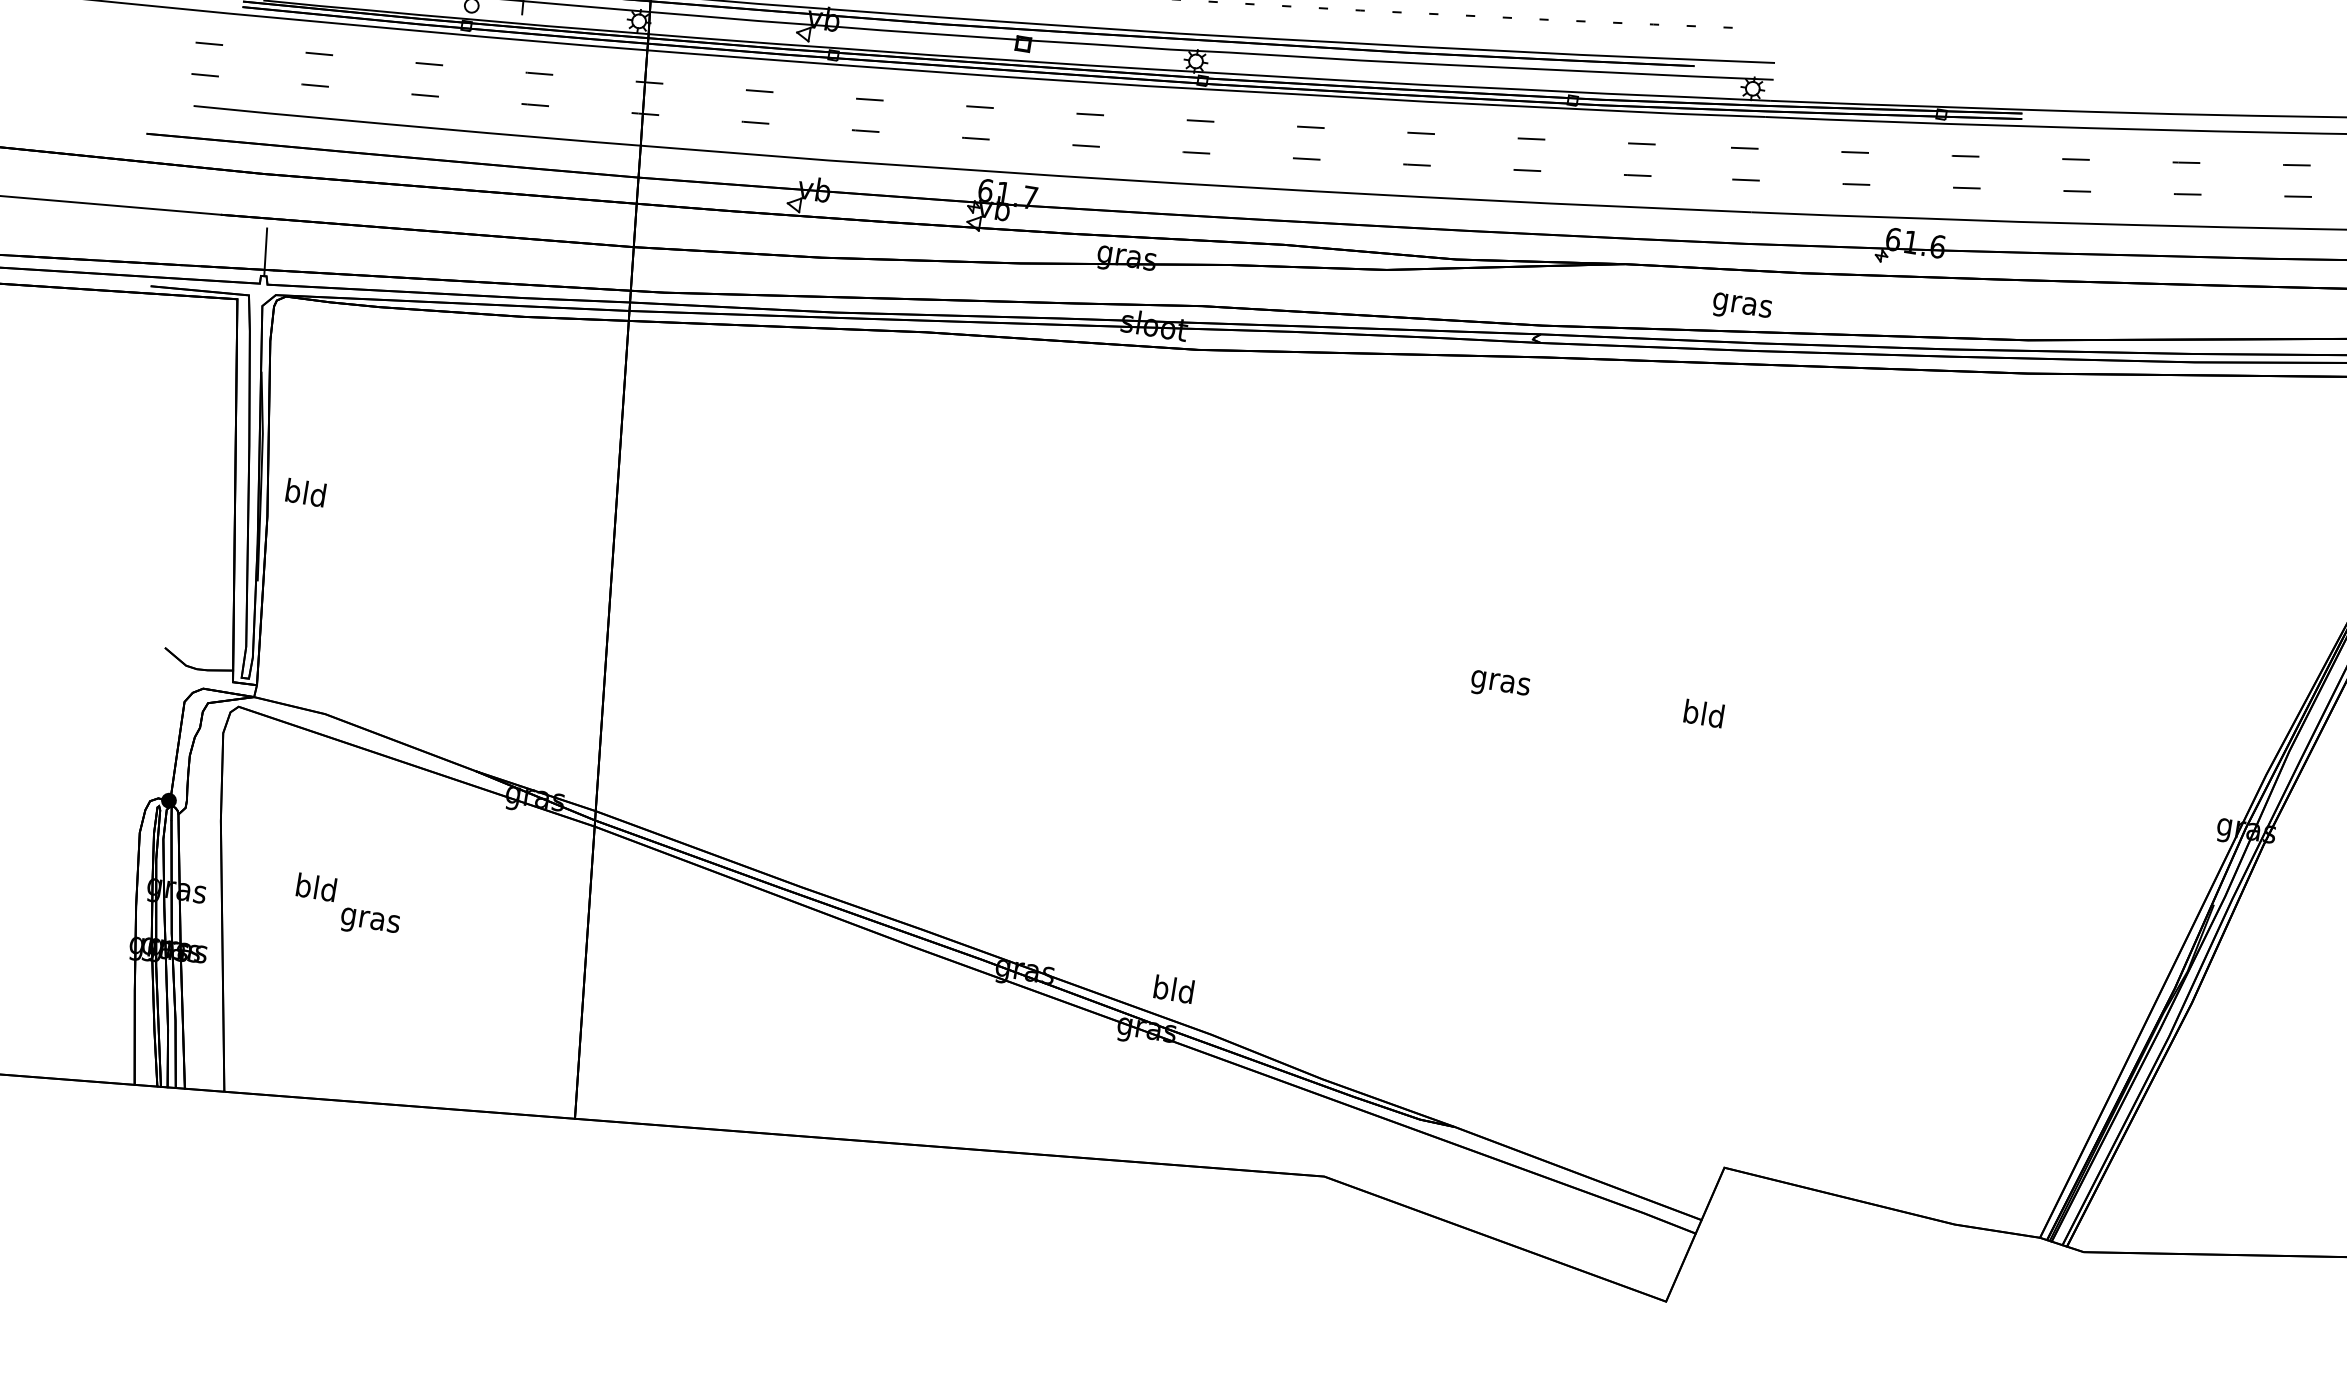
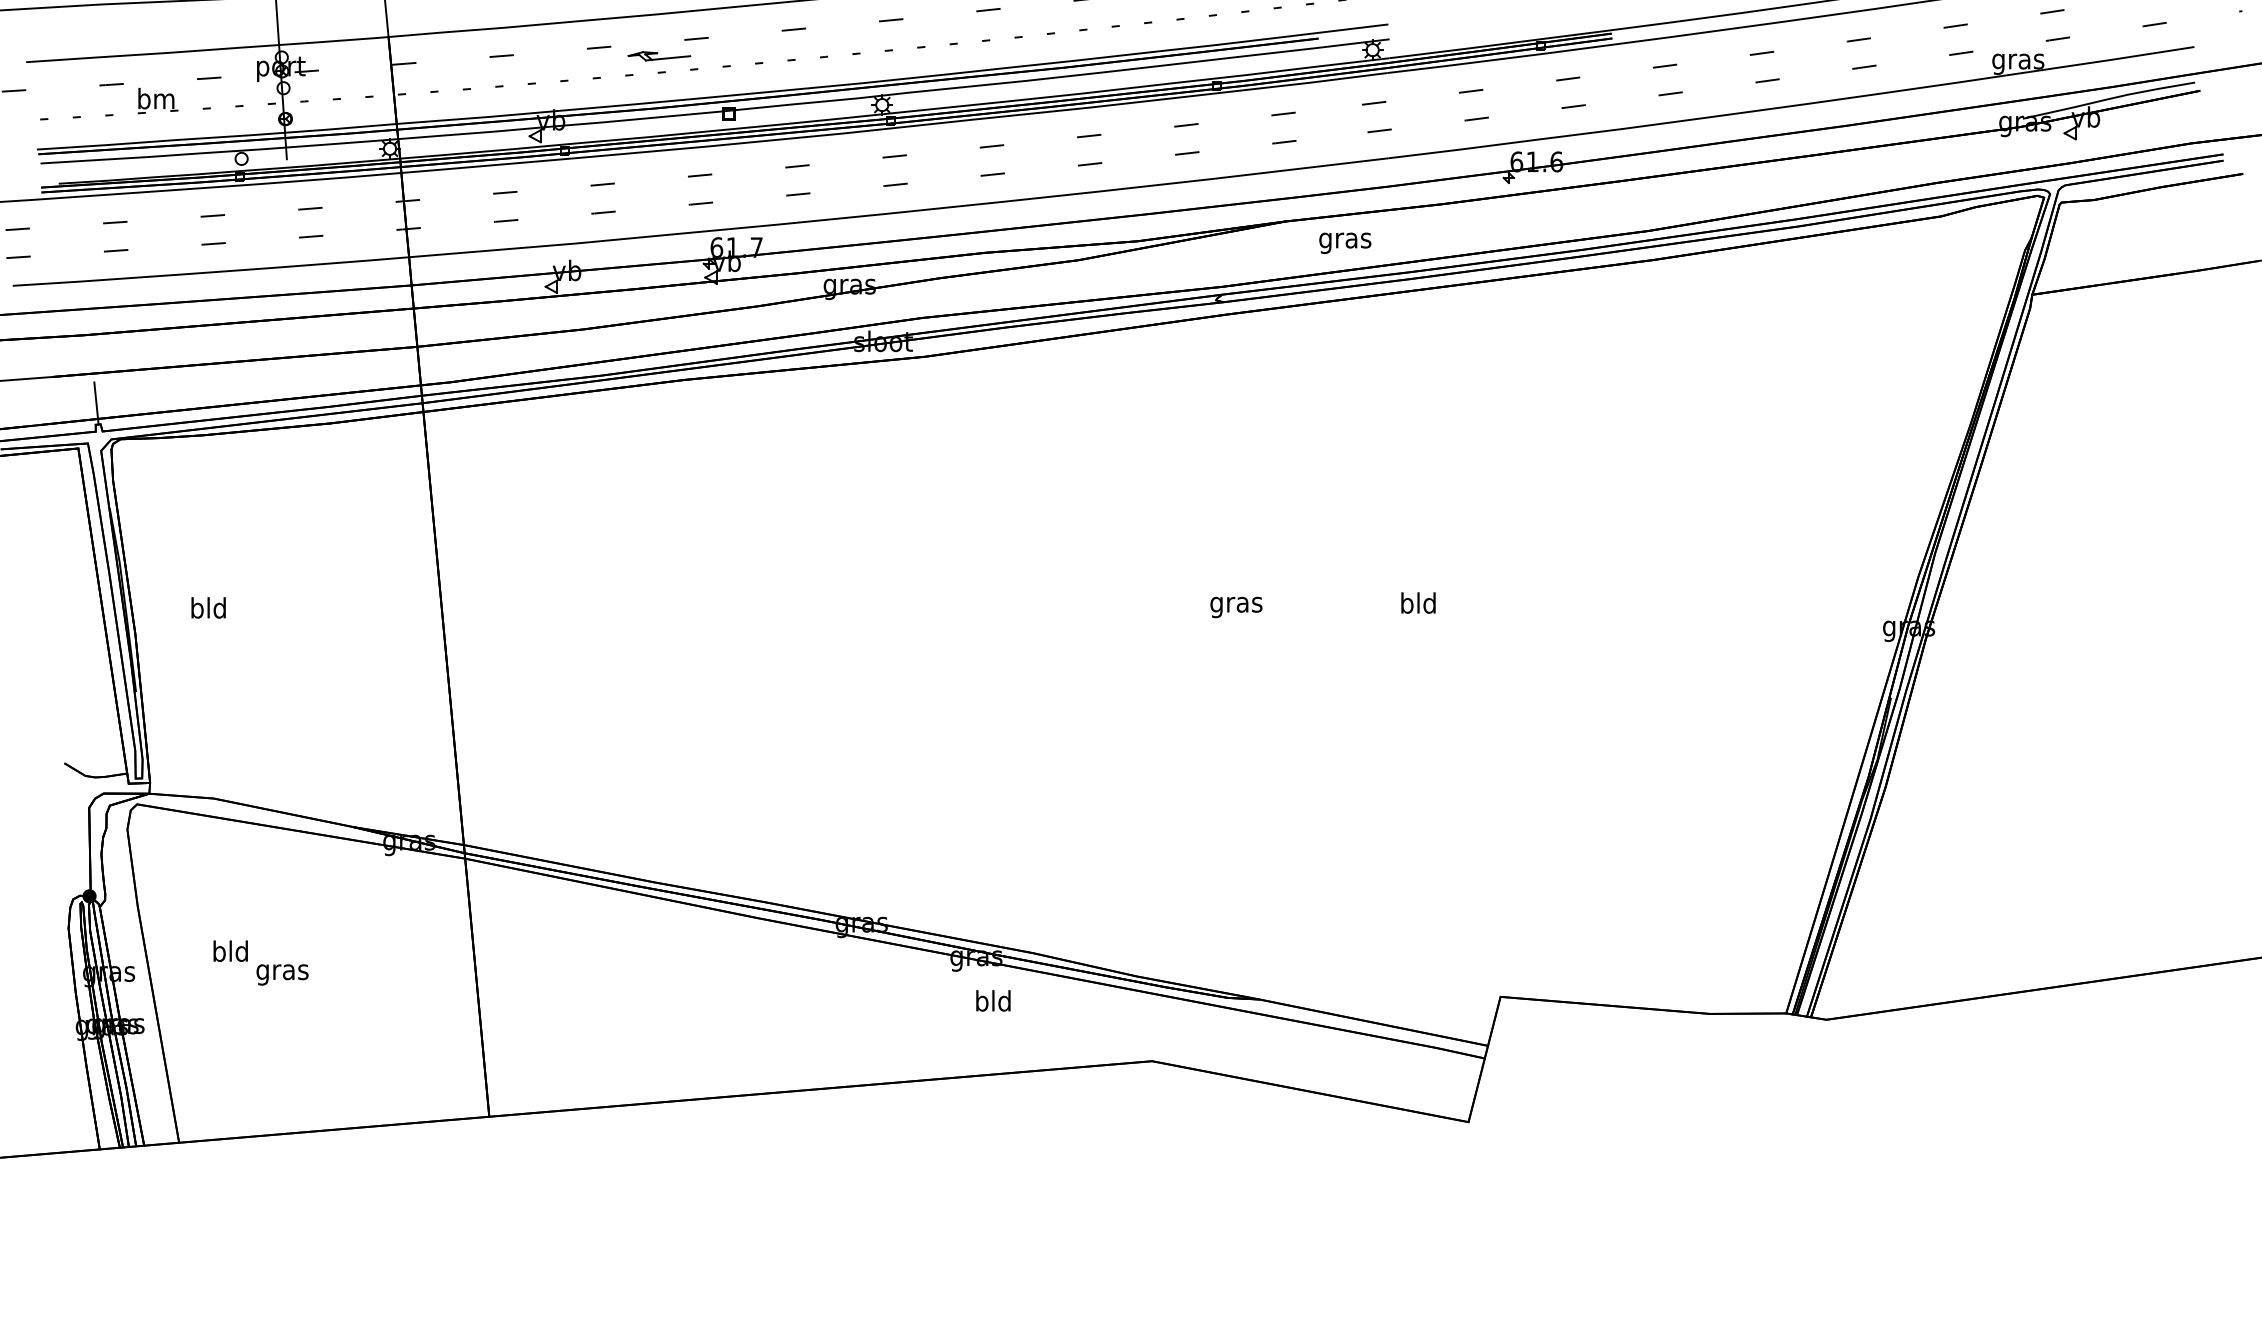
text: (1742, 307) -> (1345, 242), moved
text: (305, 492) -> (208, 607), moved
text: (1174, 988) -> (993, 1000), moved

